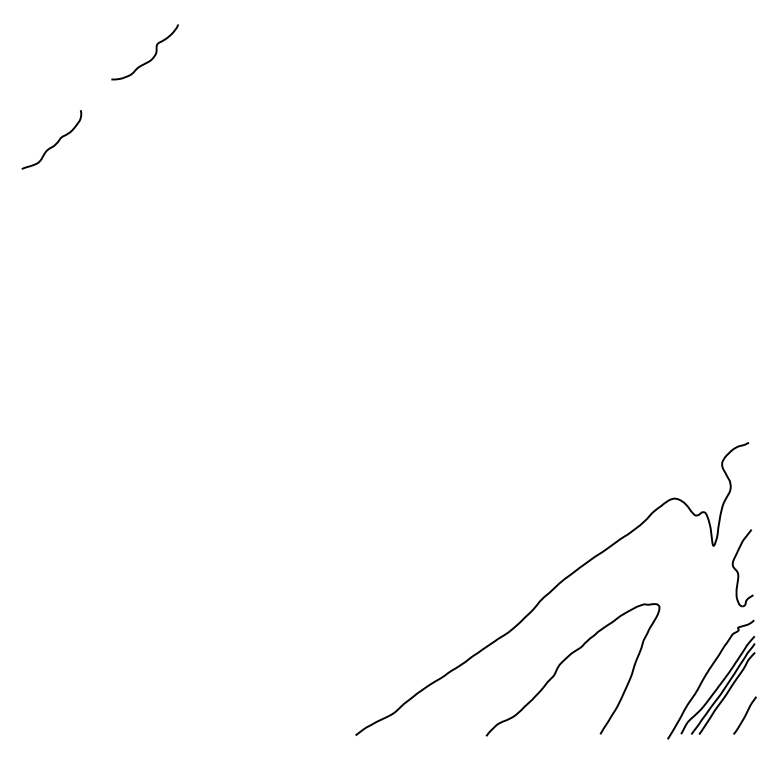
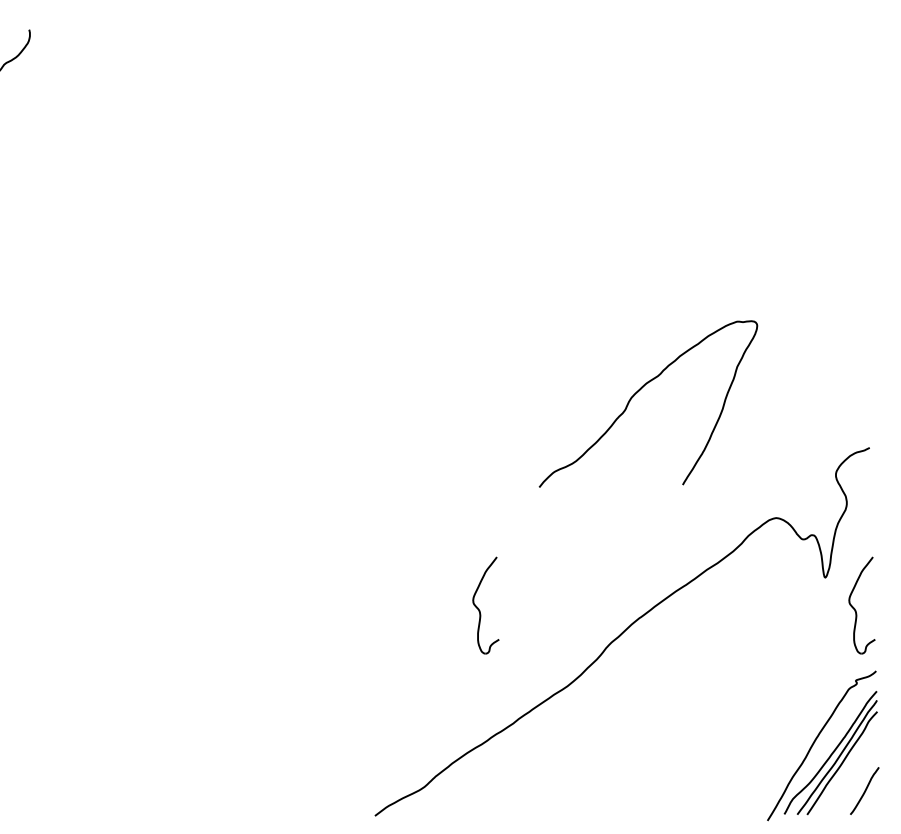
part: (443, 568) -> (485, 606), added
curve: (564, 661) -> (637, 393), moved

